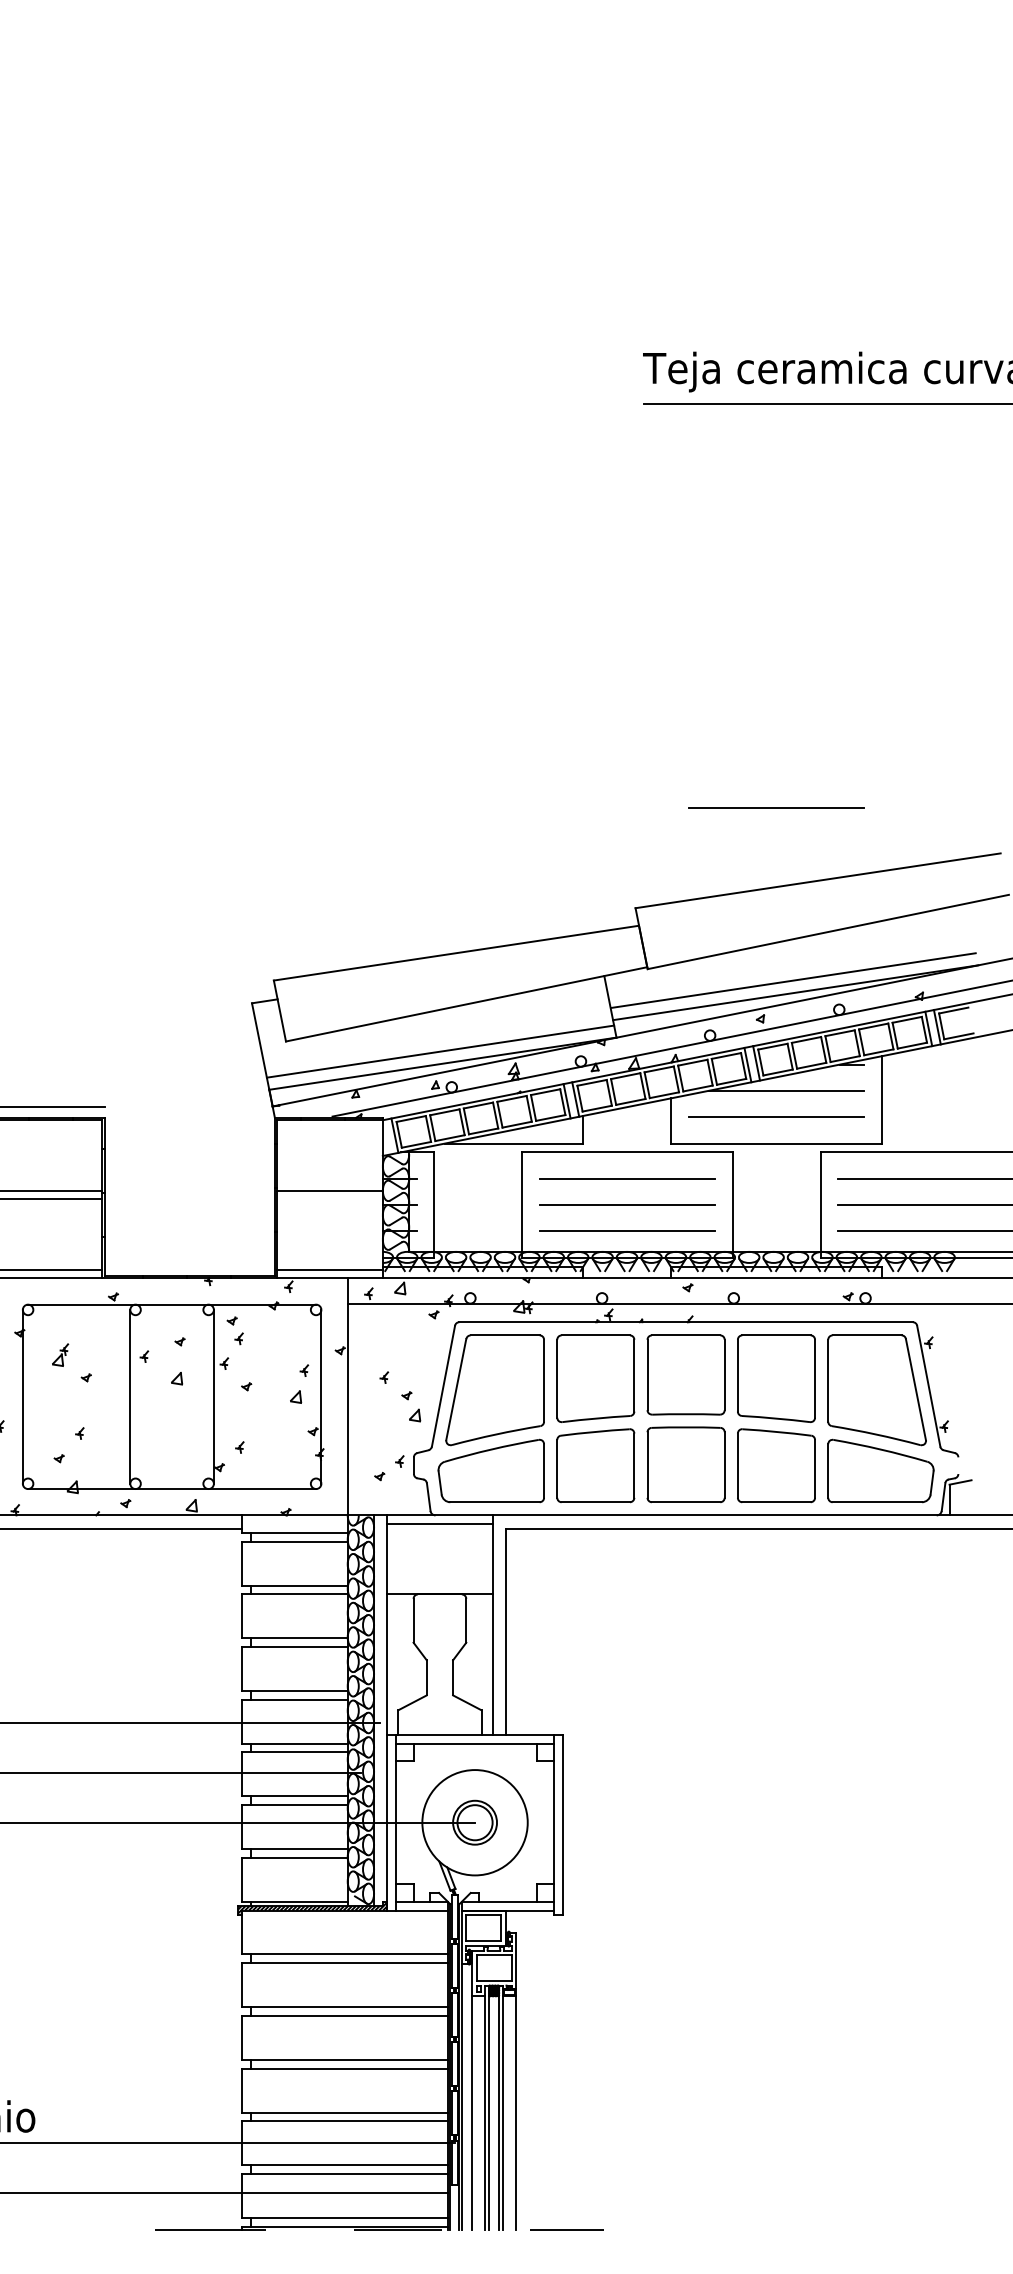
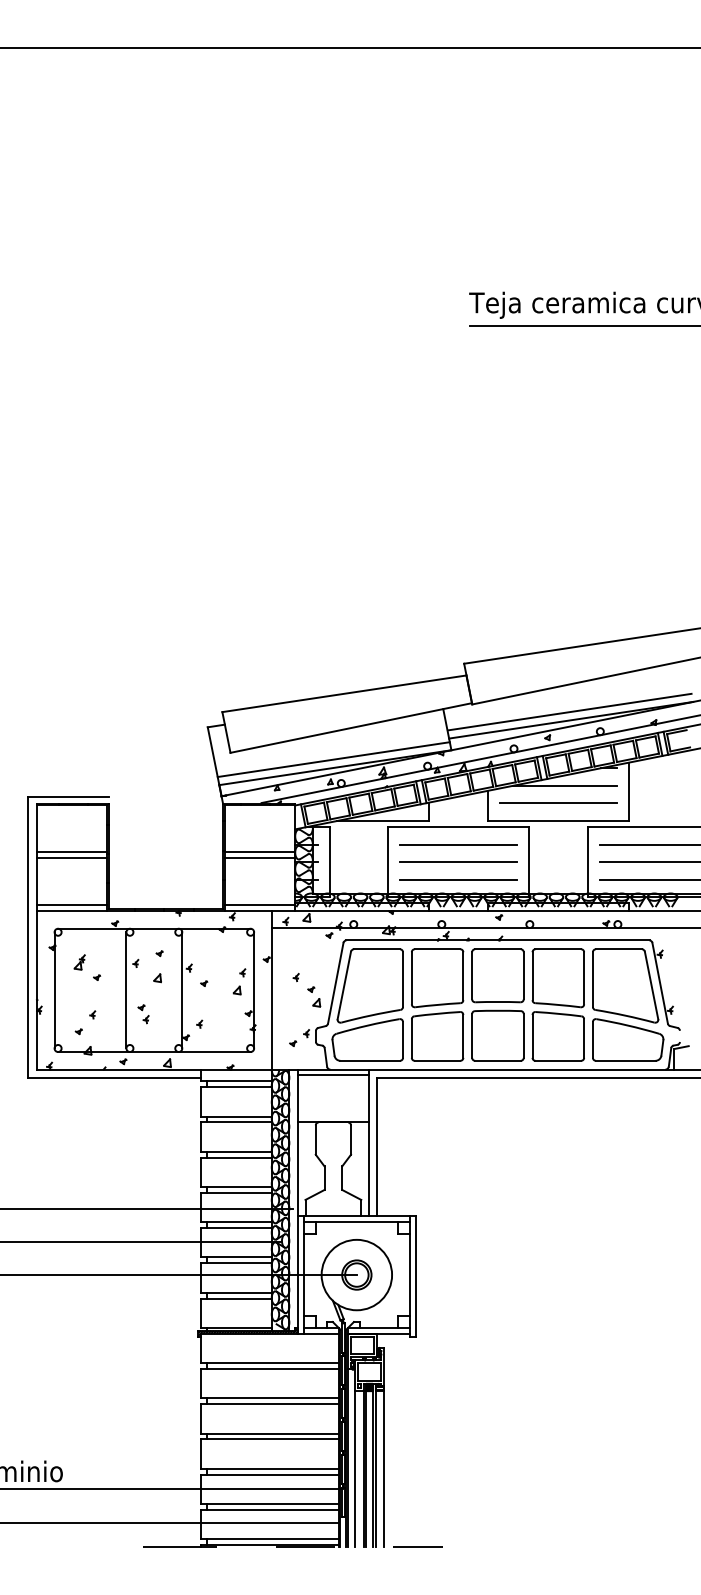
line: (776, 806) -> (558, 595), removed
line: (329, 1199) -> (259, 858), added
part: (235, 1331) -> (143, 1014), moved

